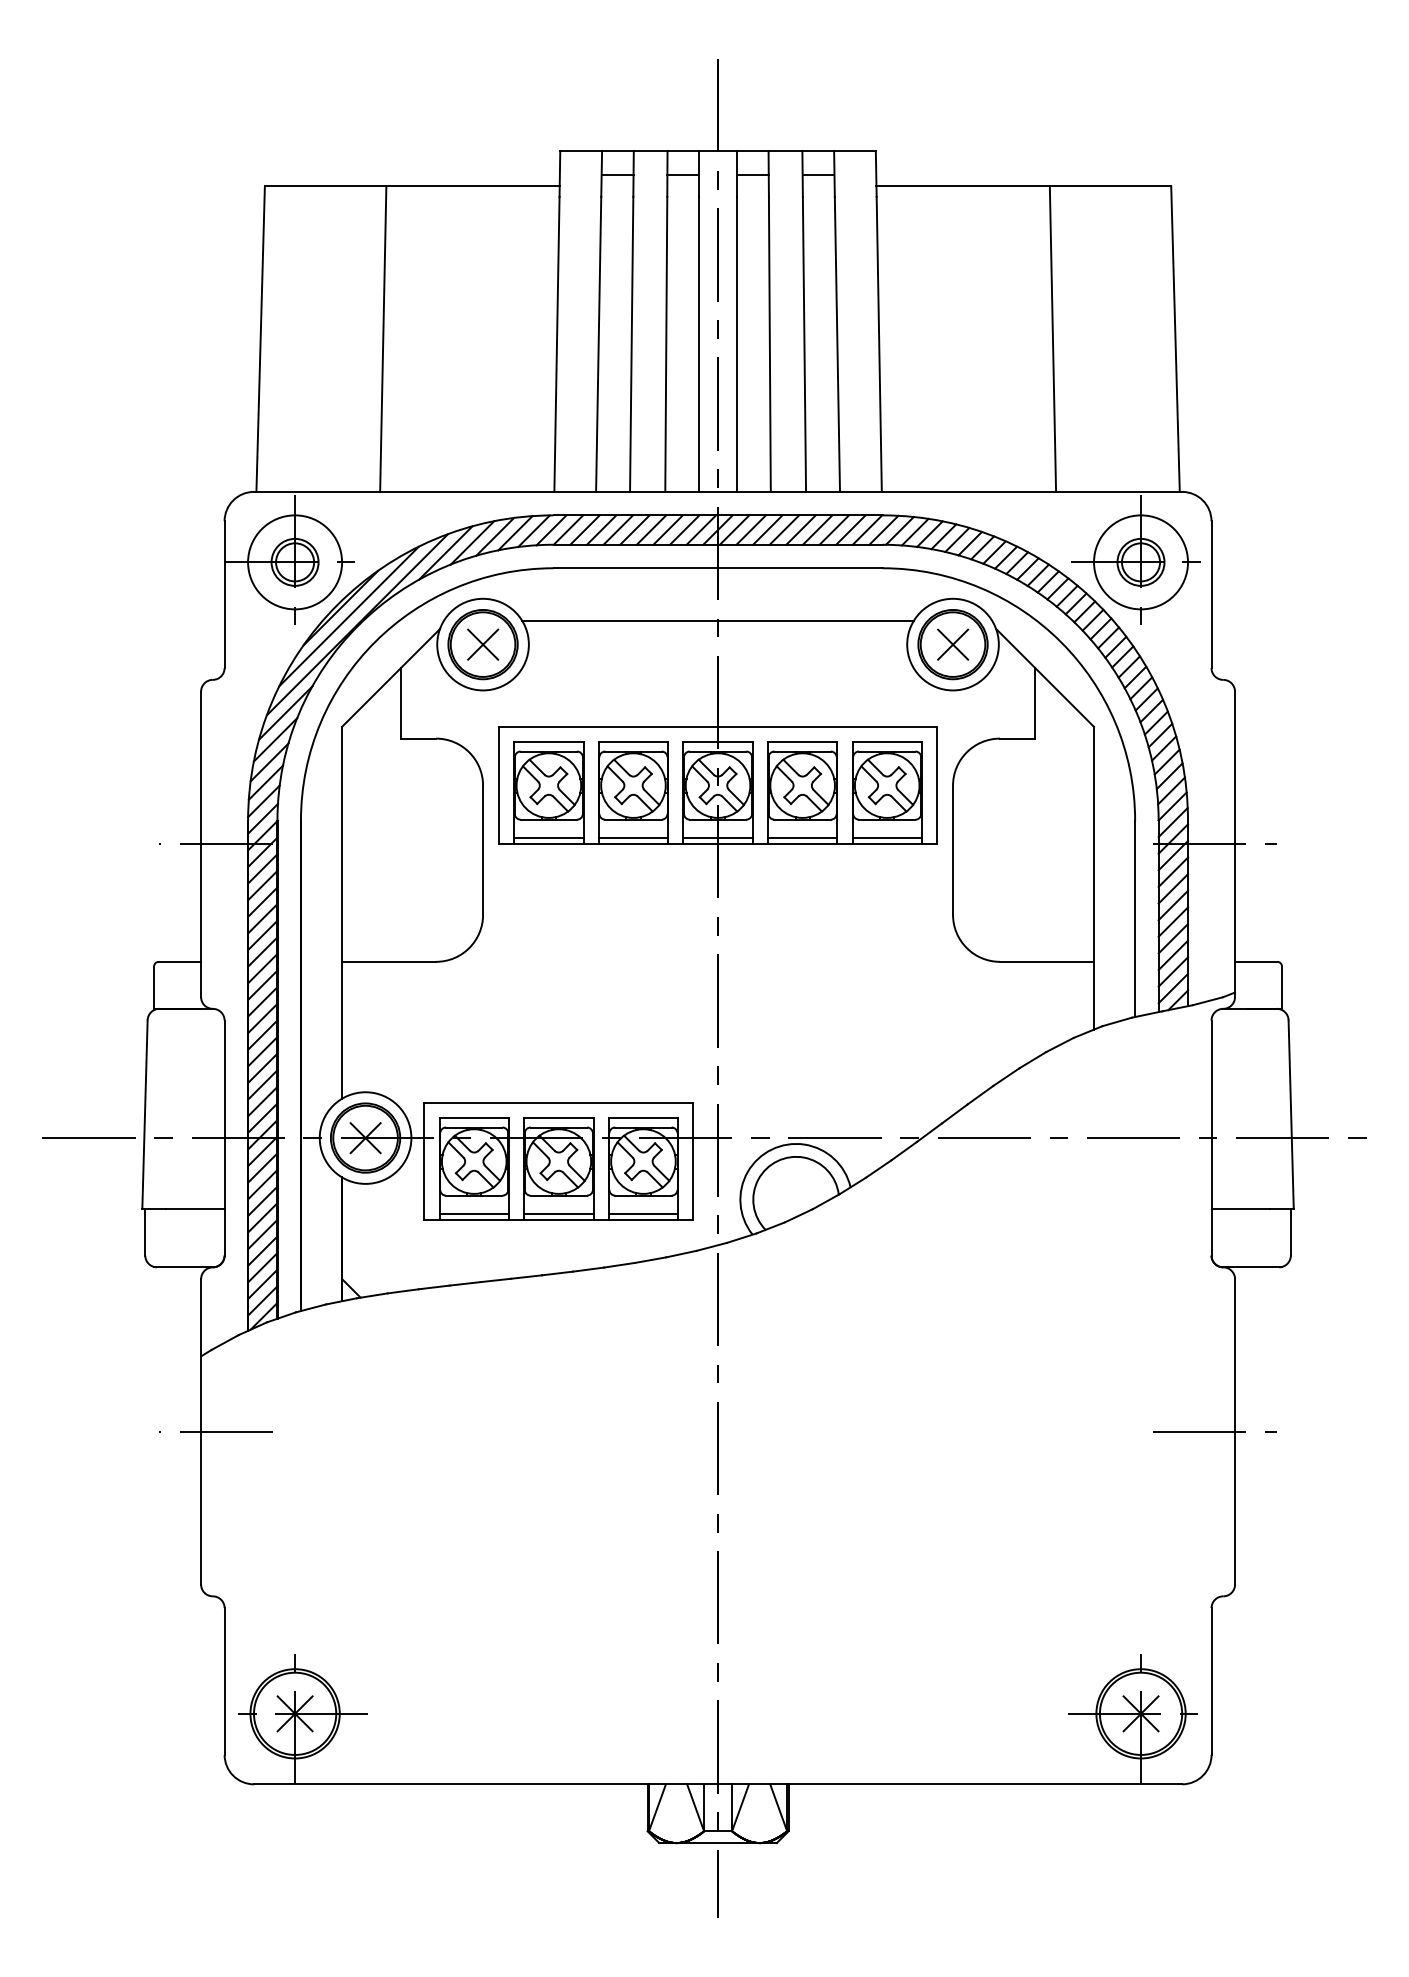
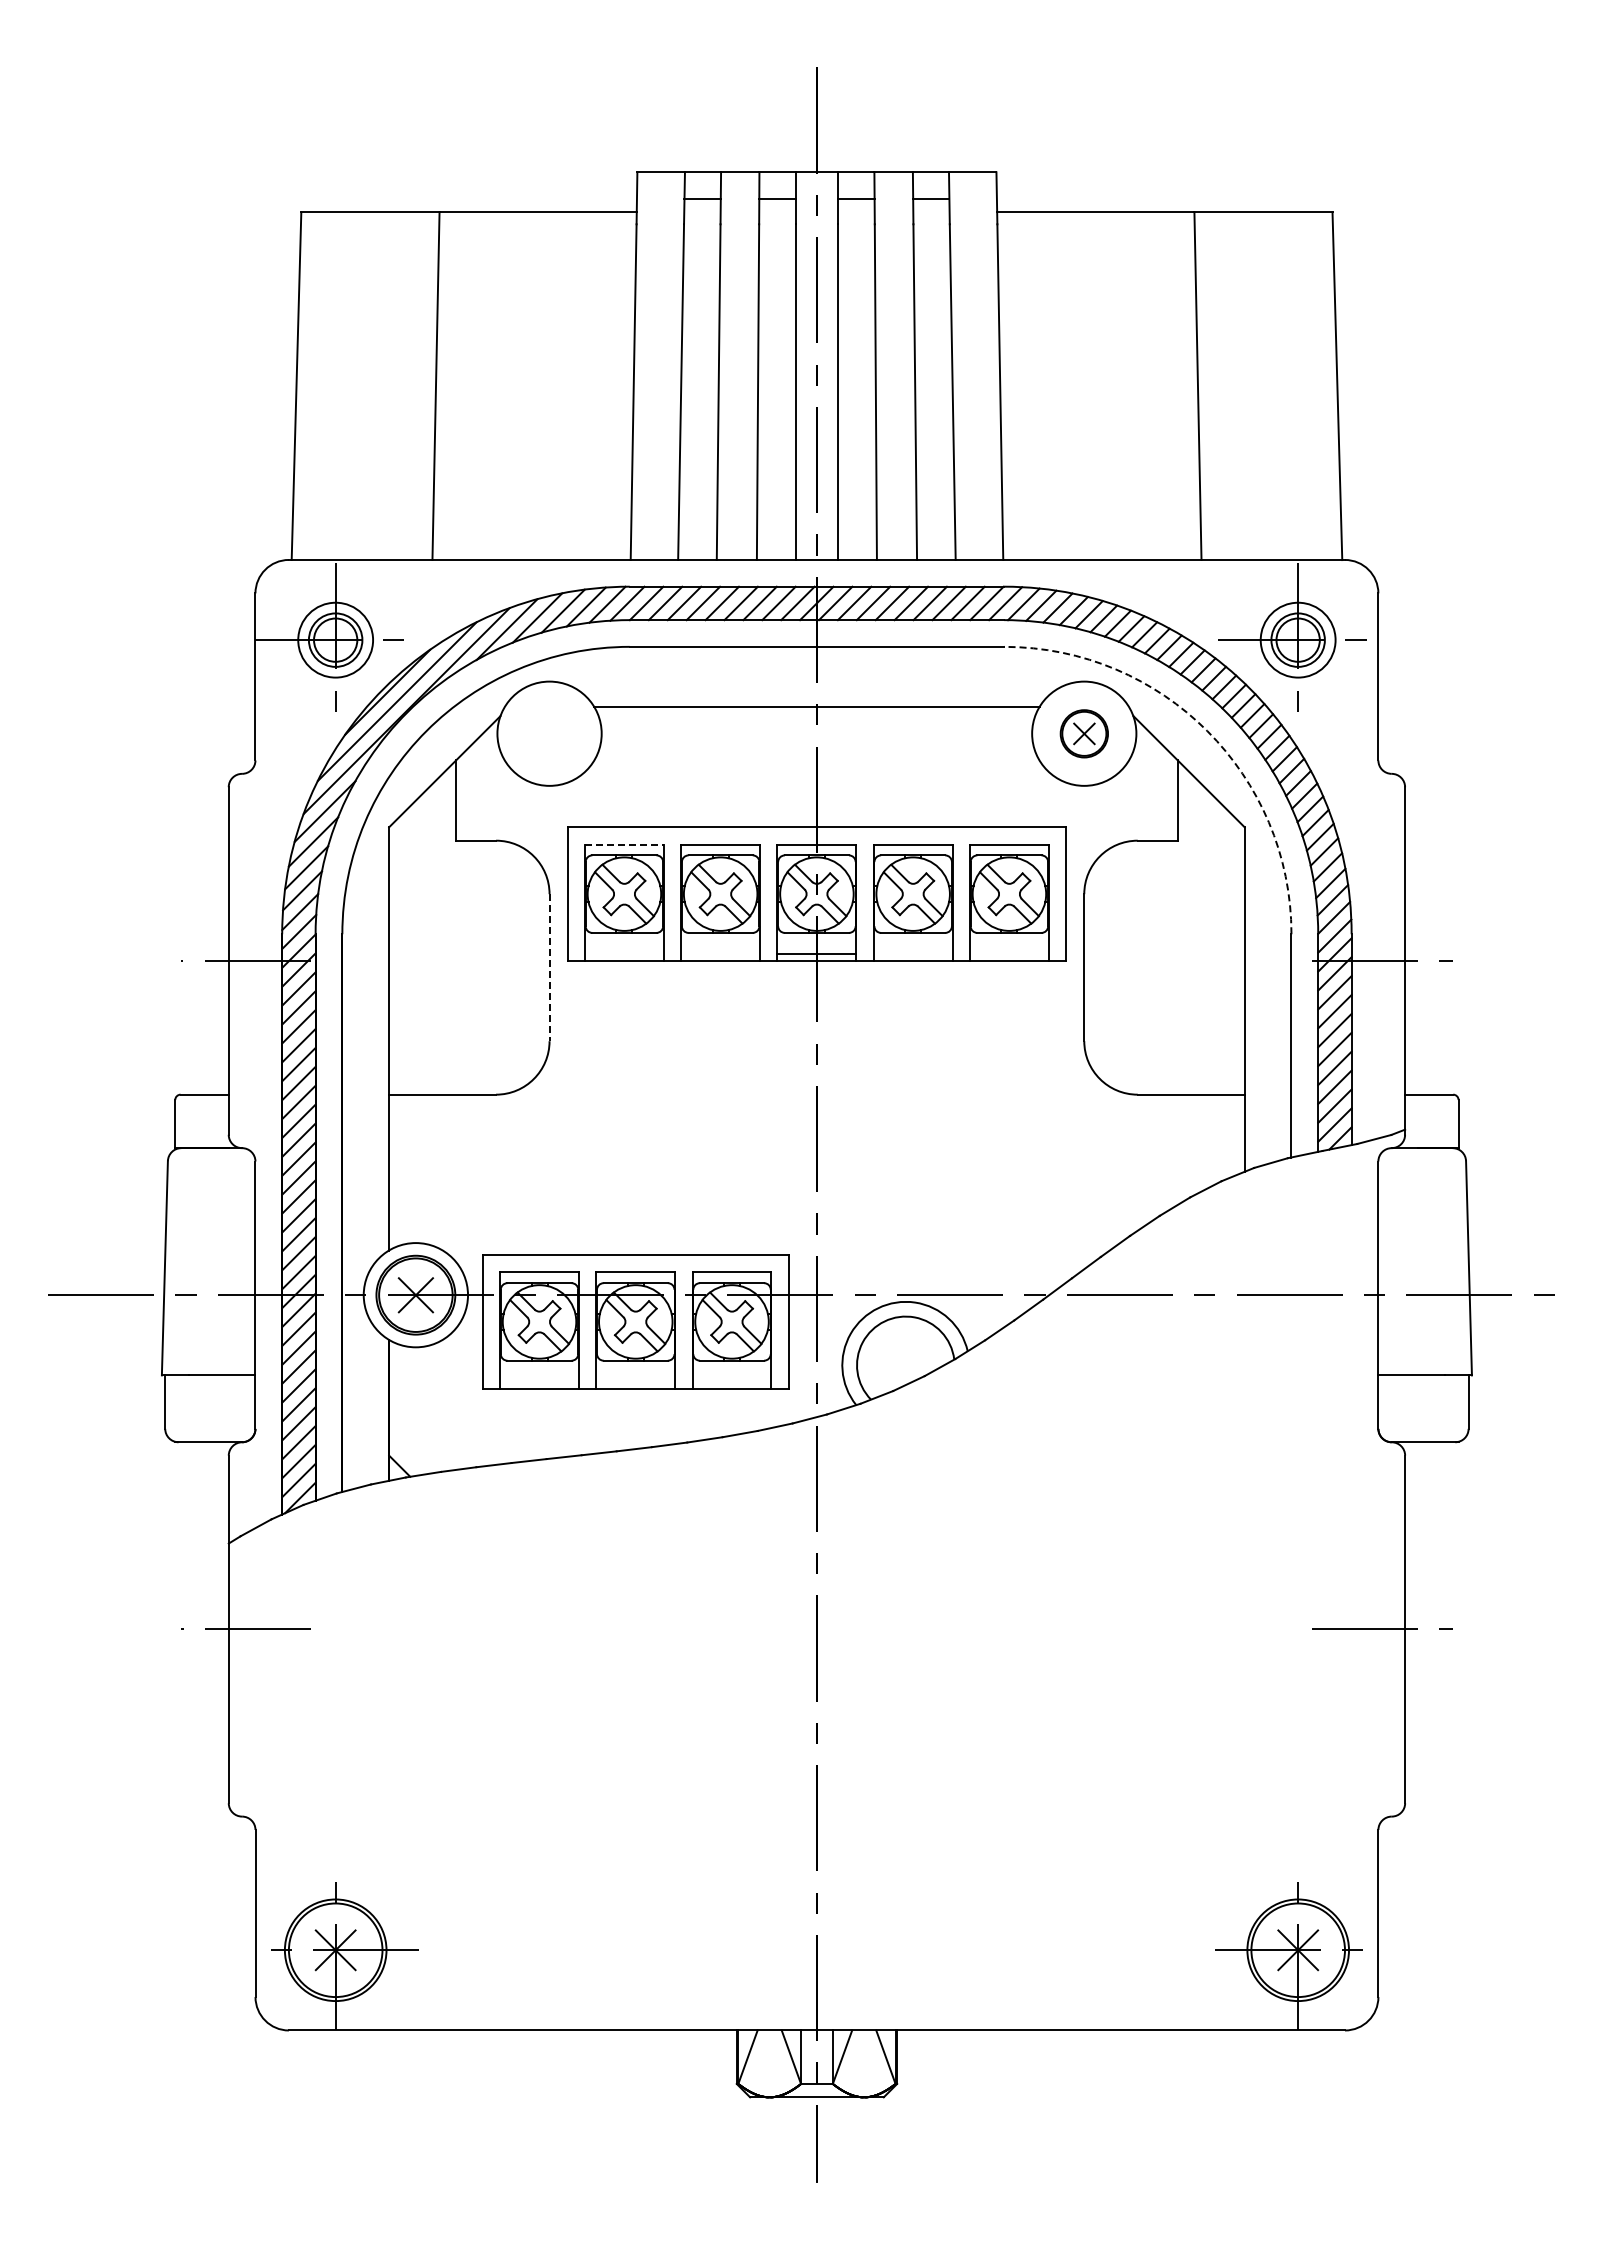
circle: (294, 561) -> (335, 639), size x0.7
circle: (1140, 561) -> (1297, 639), size x0.7
arc: (1061, 642) -> (1207, 731), solid -> dashed
part: (483, 644) -> (549, 733), removed
part: (953, 644) -> (1084, 733), size x0.6
line: (548, 741) -> (624, 844), solid -> dashed
line: (548, 838) -> (623, 954), removed
line: (633, 838) -> (720, 954), removed
line: (802, 838) -> (912, 954), removed
line: (886, 838) -> (1008, 954), removed
line: (483, 850) -> (549, 967), solid -> dashed
line: (474, 1214) -> (539, 1382), removed
line: (558, 1214) -> (635, 1382), removed
line: (642, 1214) -> (731, 1382), removed

